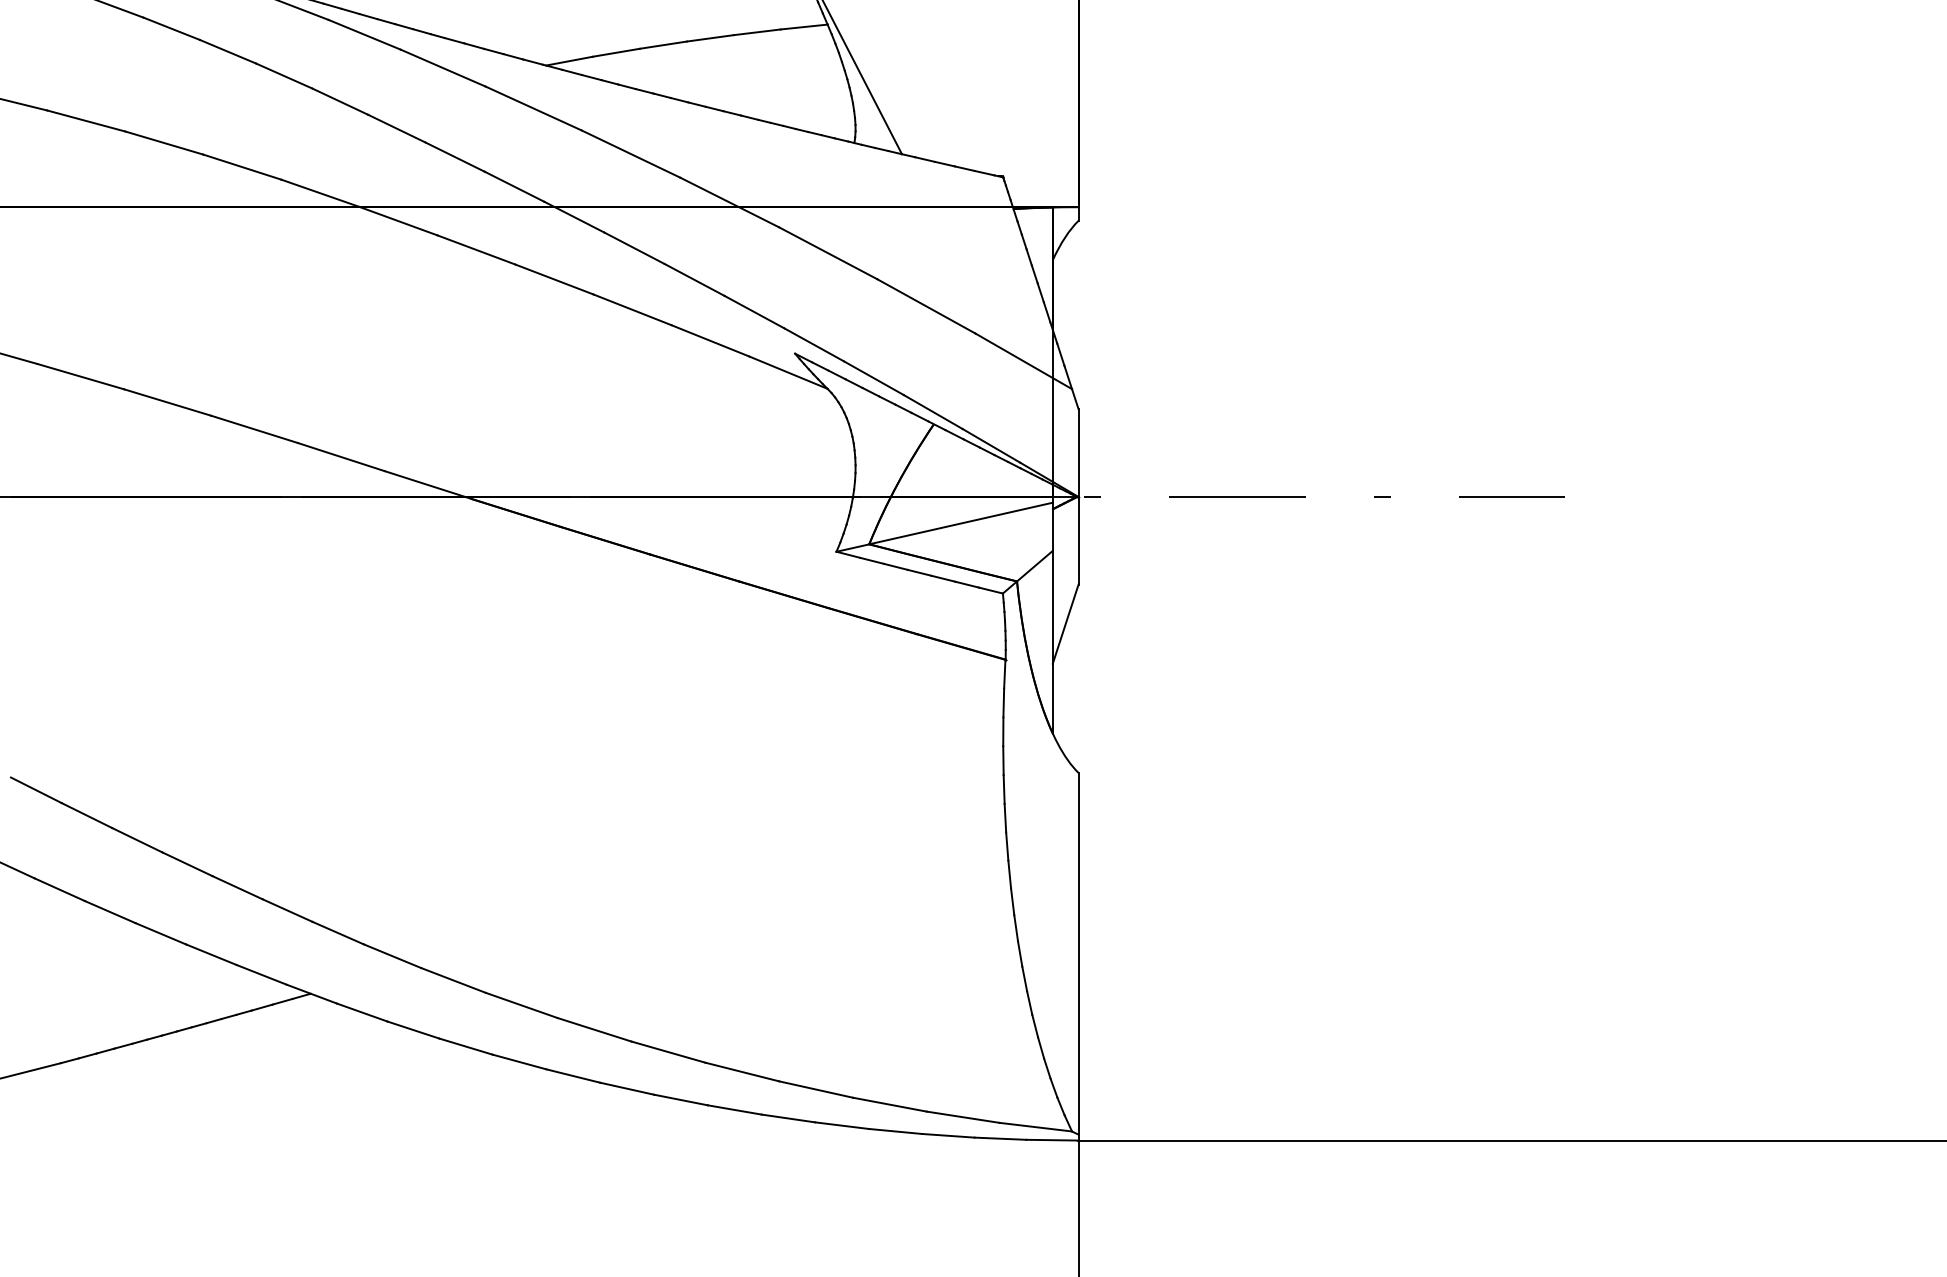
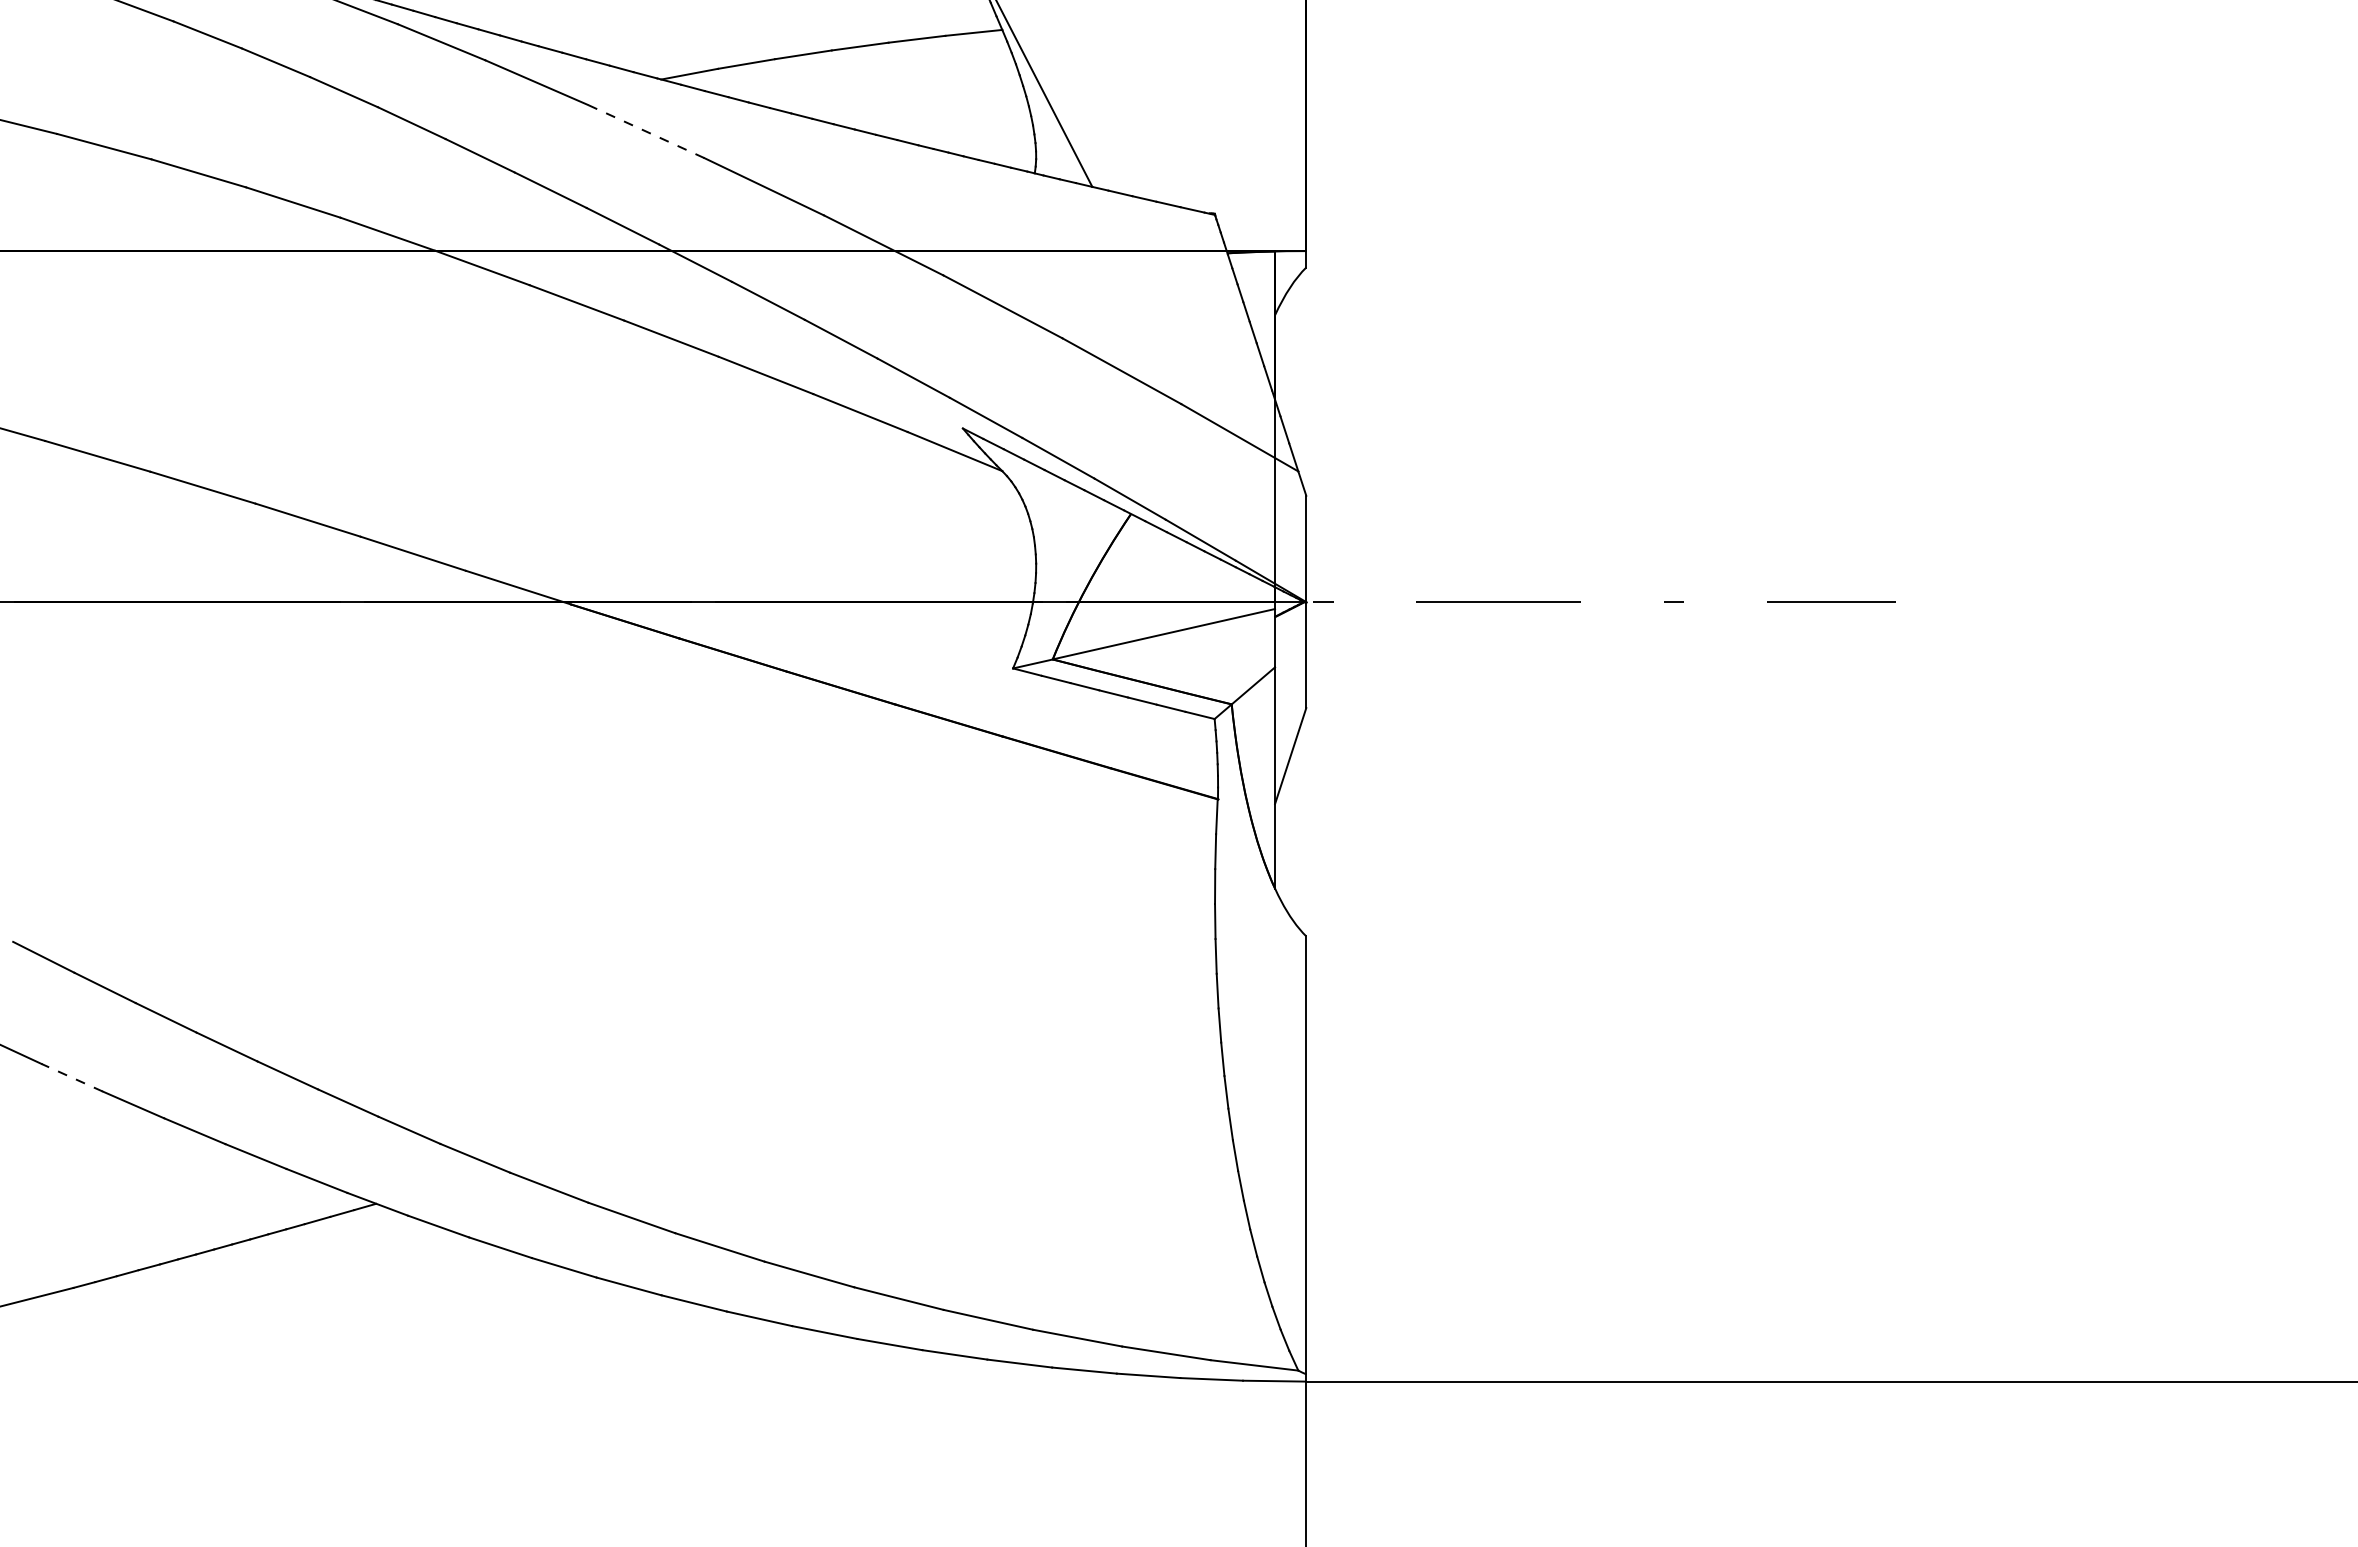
line: (533, 108) -> (645, 131), solid -> dashed
line: (59, 889) -> (72, 1077), solid -> dashed

